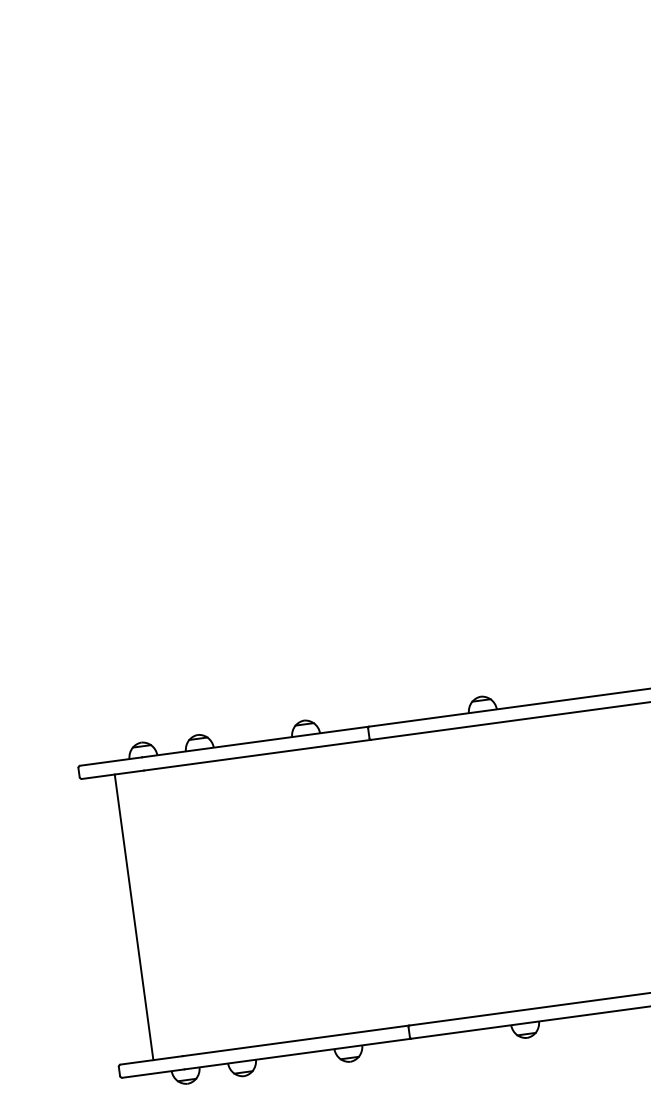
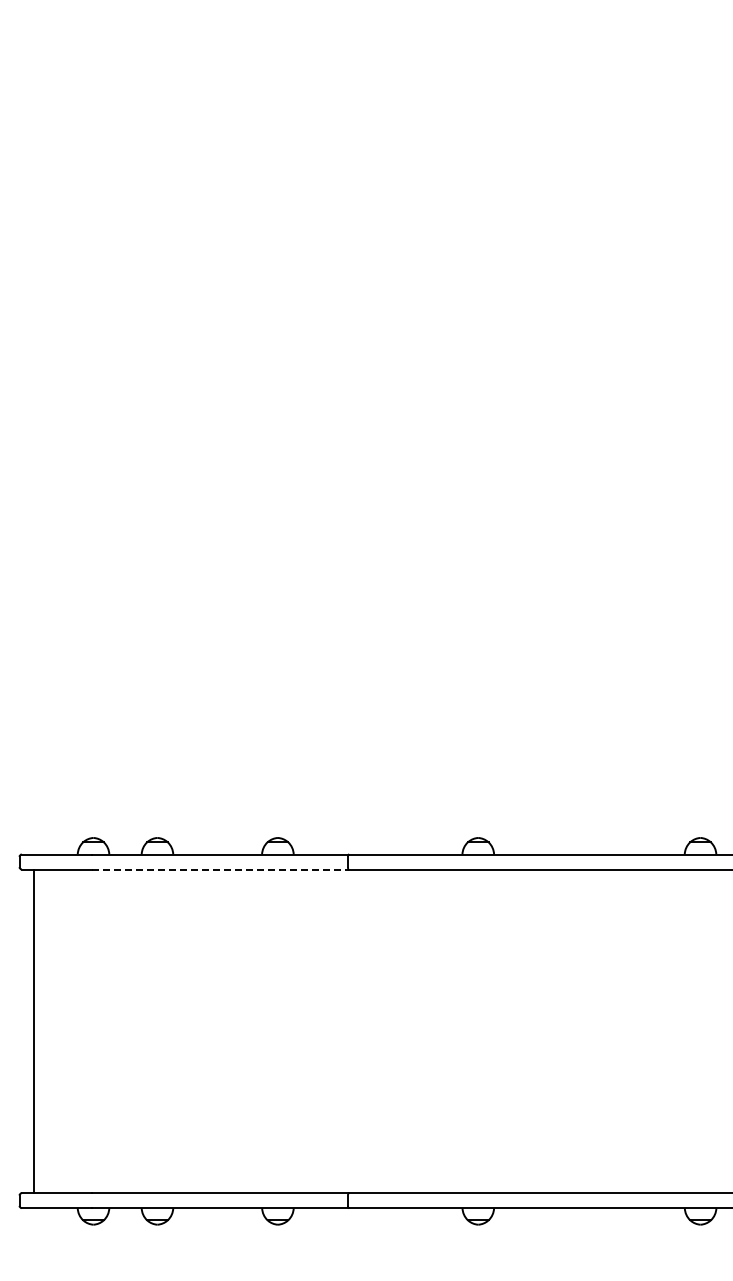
line: (258, 755) -> (221, 869), solid -> dashed
line: (134, 917) -> (34, 1031), moved

